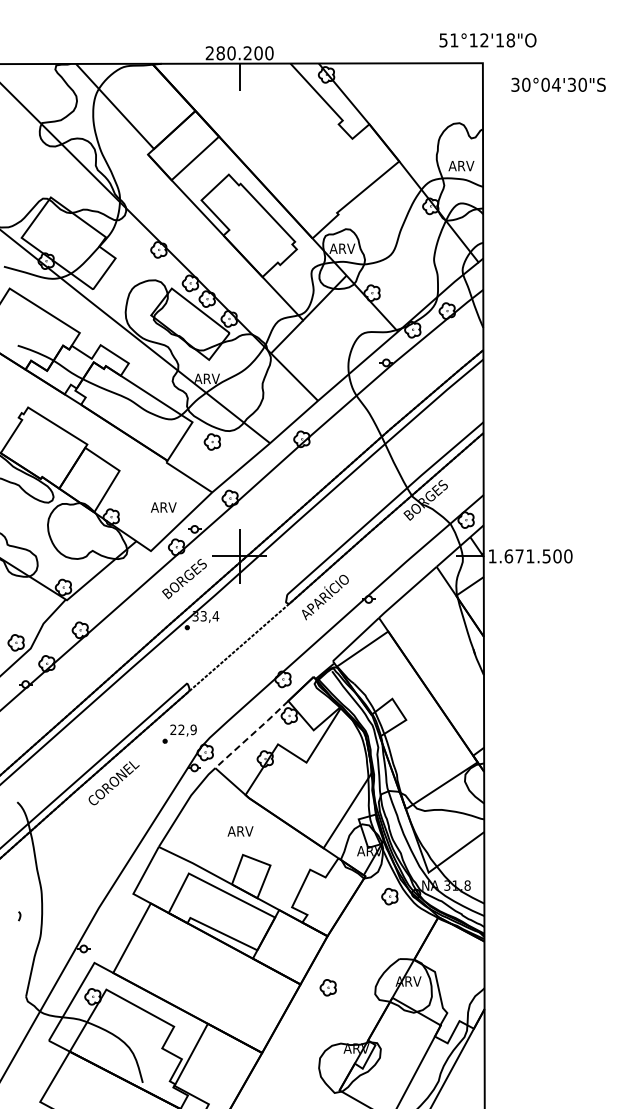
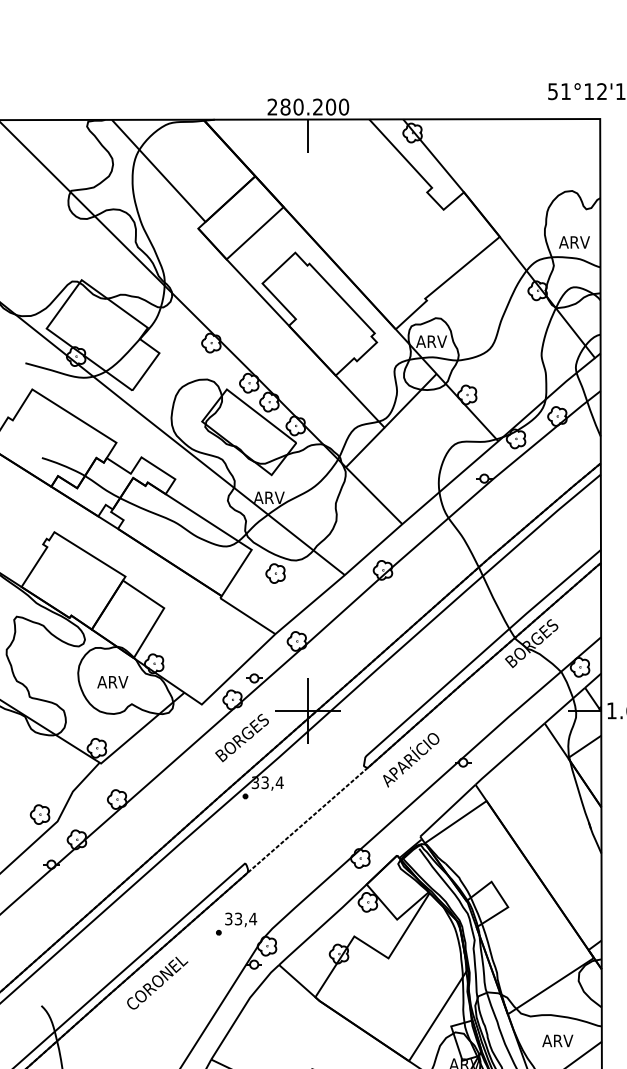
text: (163, 507) -> (112, 682), moved
text: (183, 729) -> (240, 918), 22,9 -> 33,4
line: (251, 734) -> (322, 924), dashed -> solid
text: (240, 831) -> (557, 1041), moved

